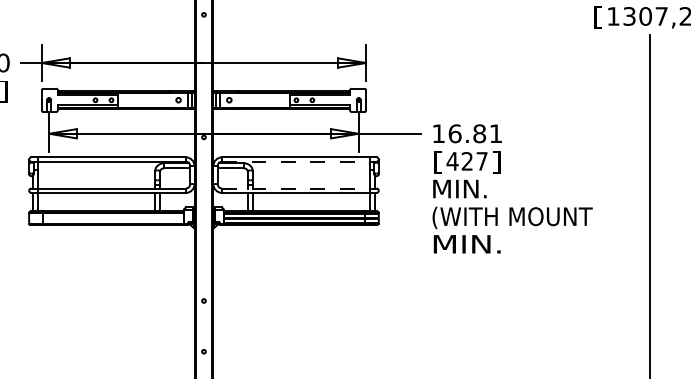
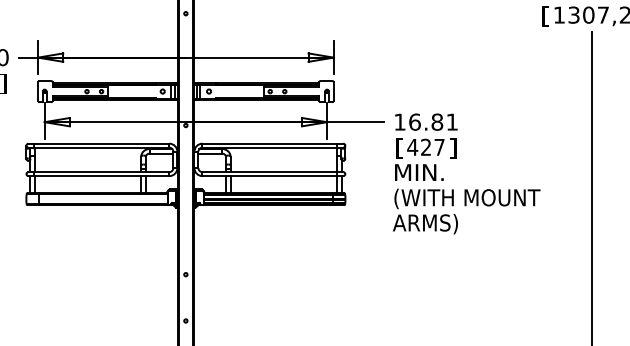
line: (299, 161) -> (273, 147), dashed -> solid
line: (299, 188) -> (273, 172), dashed -> solid
text: (466, 245) -> (425, 224), MIN. -> ARMS)

